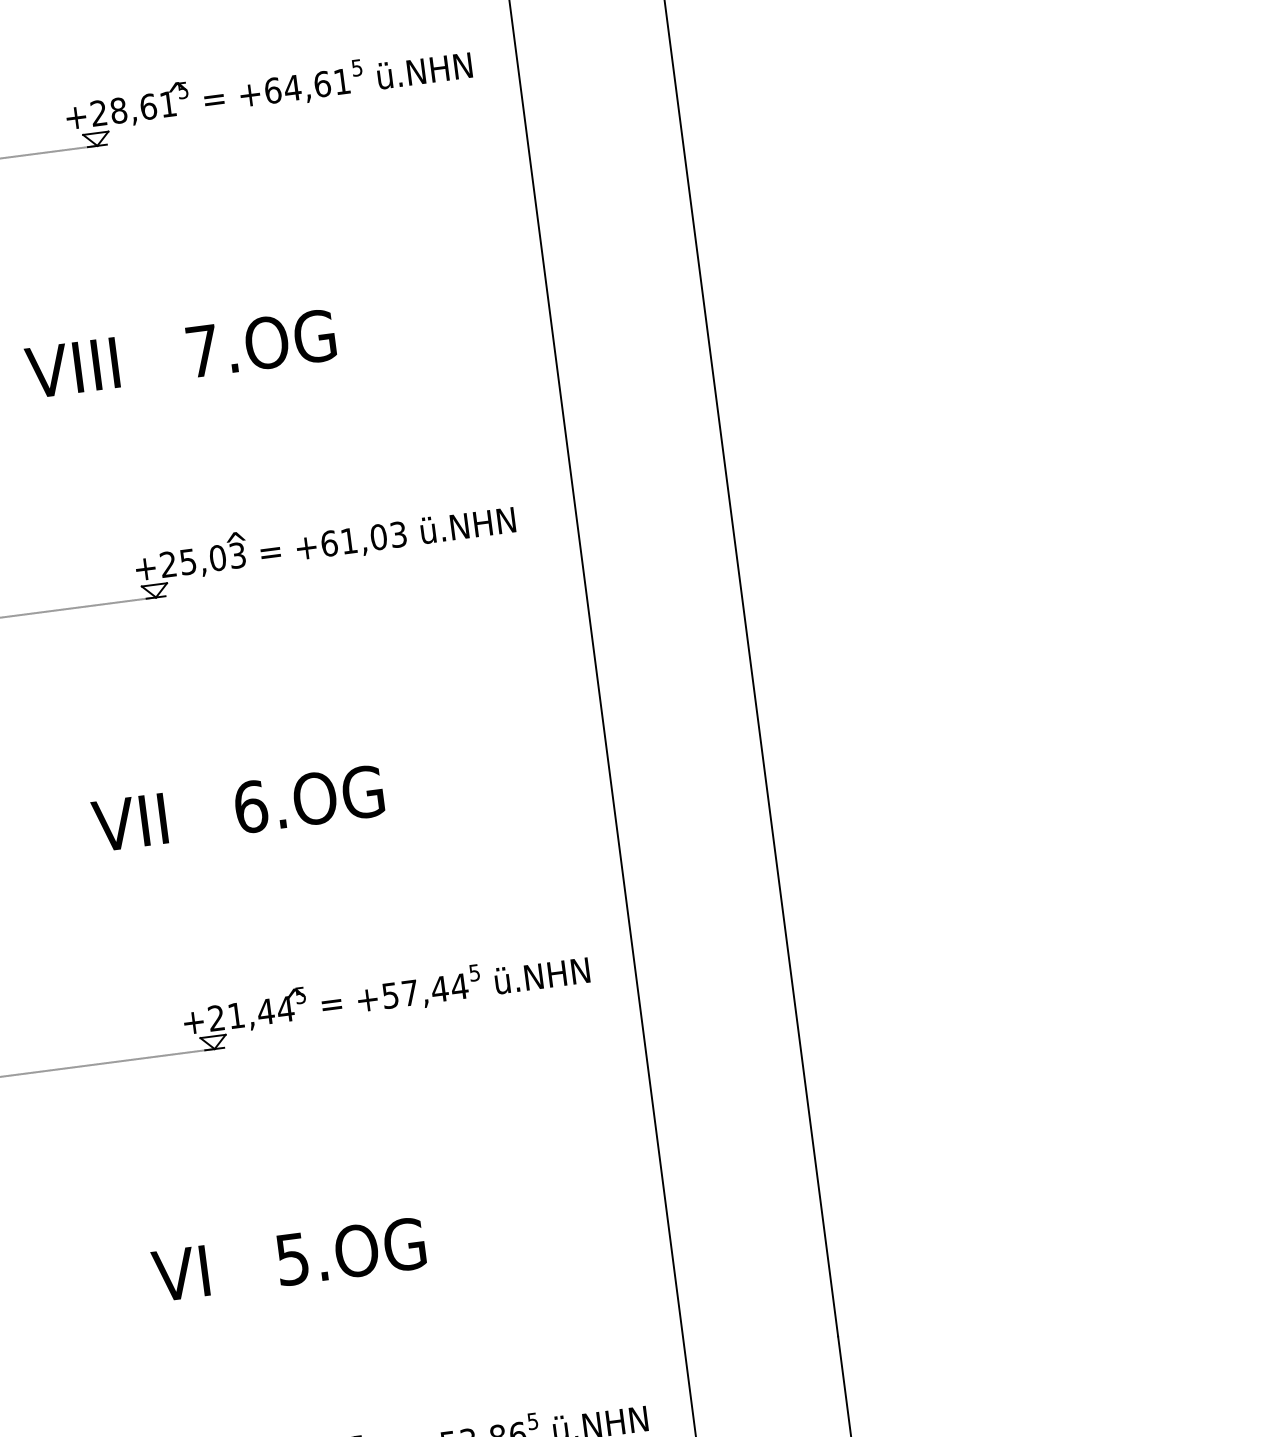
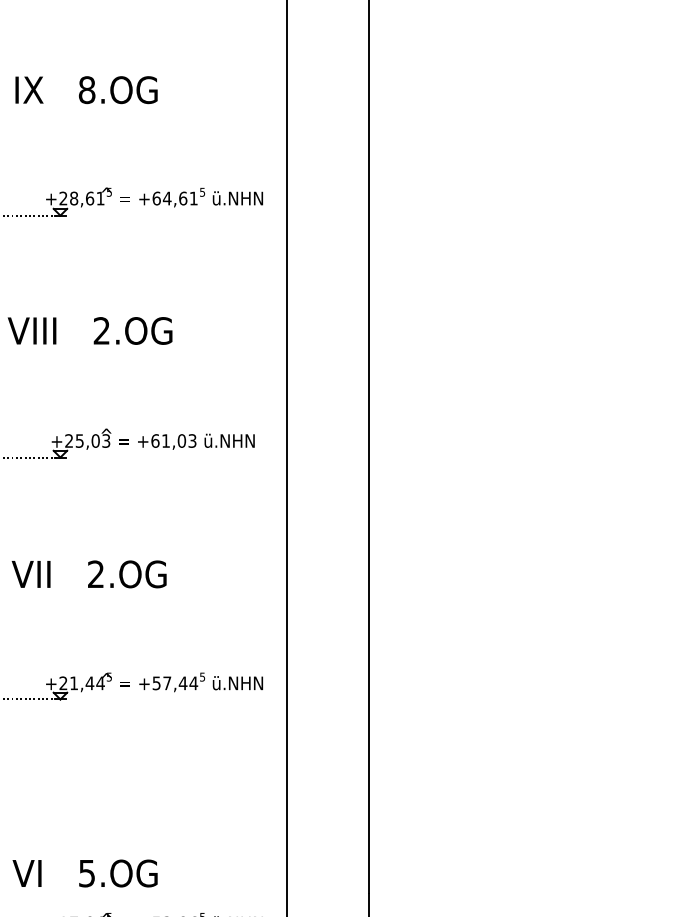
text: (201, 350) -> (101, 330), 7.OG -> 2.OG
text: (251, 807) -> (96, 574), 6.OG -> 2.OG
text: (287, 1259) -> (84, 873), moved

